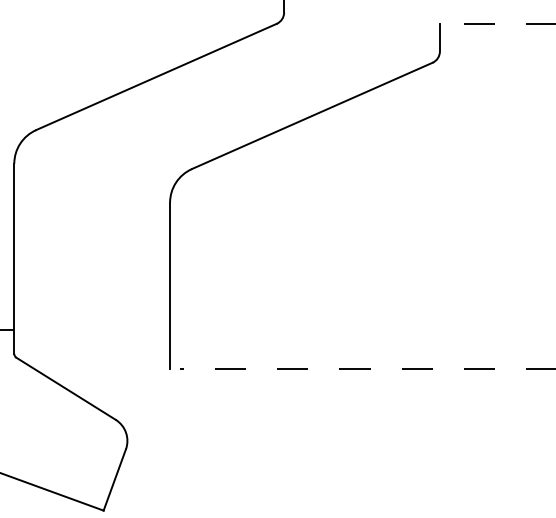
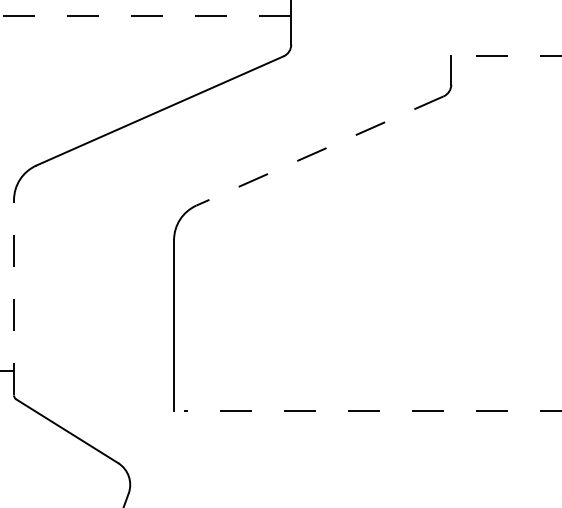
line: (311, 116) -> (319, 151), solid -> dashed
line: (14, 258) -> (14, 297), solid -> dashed

